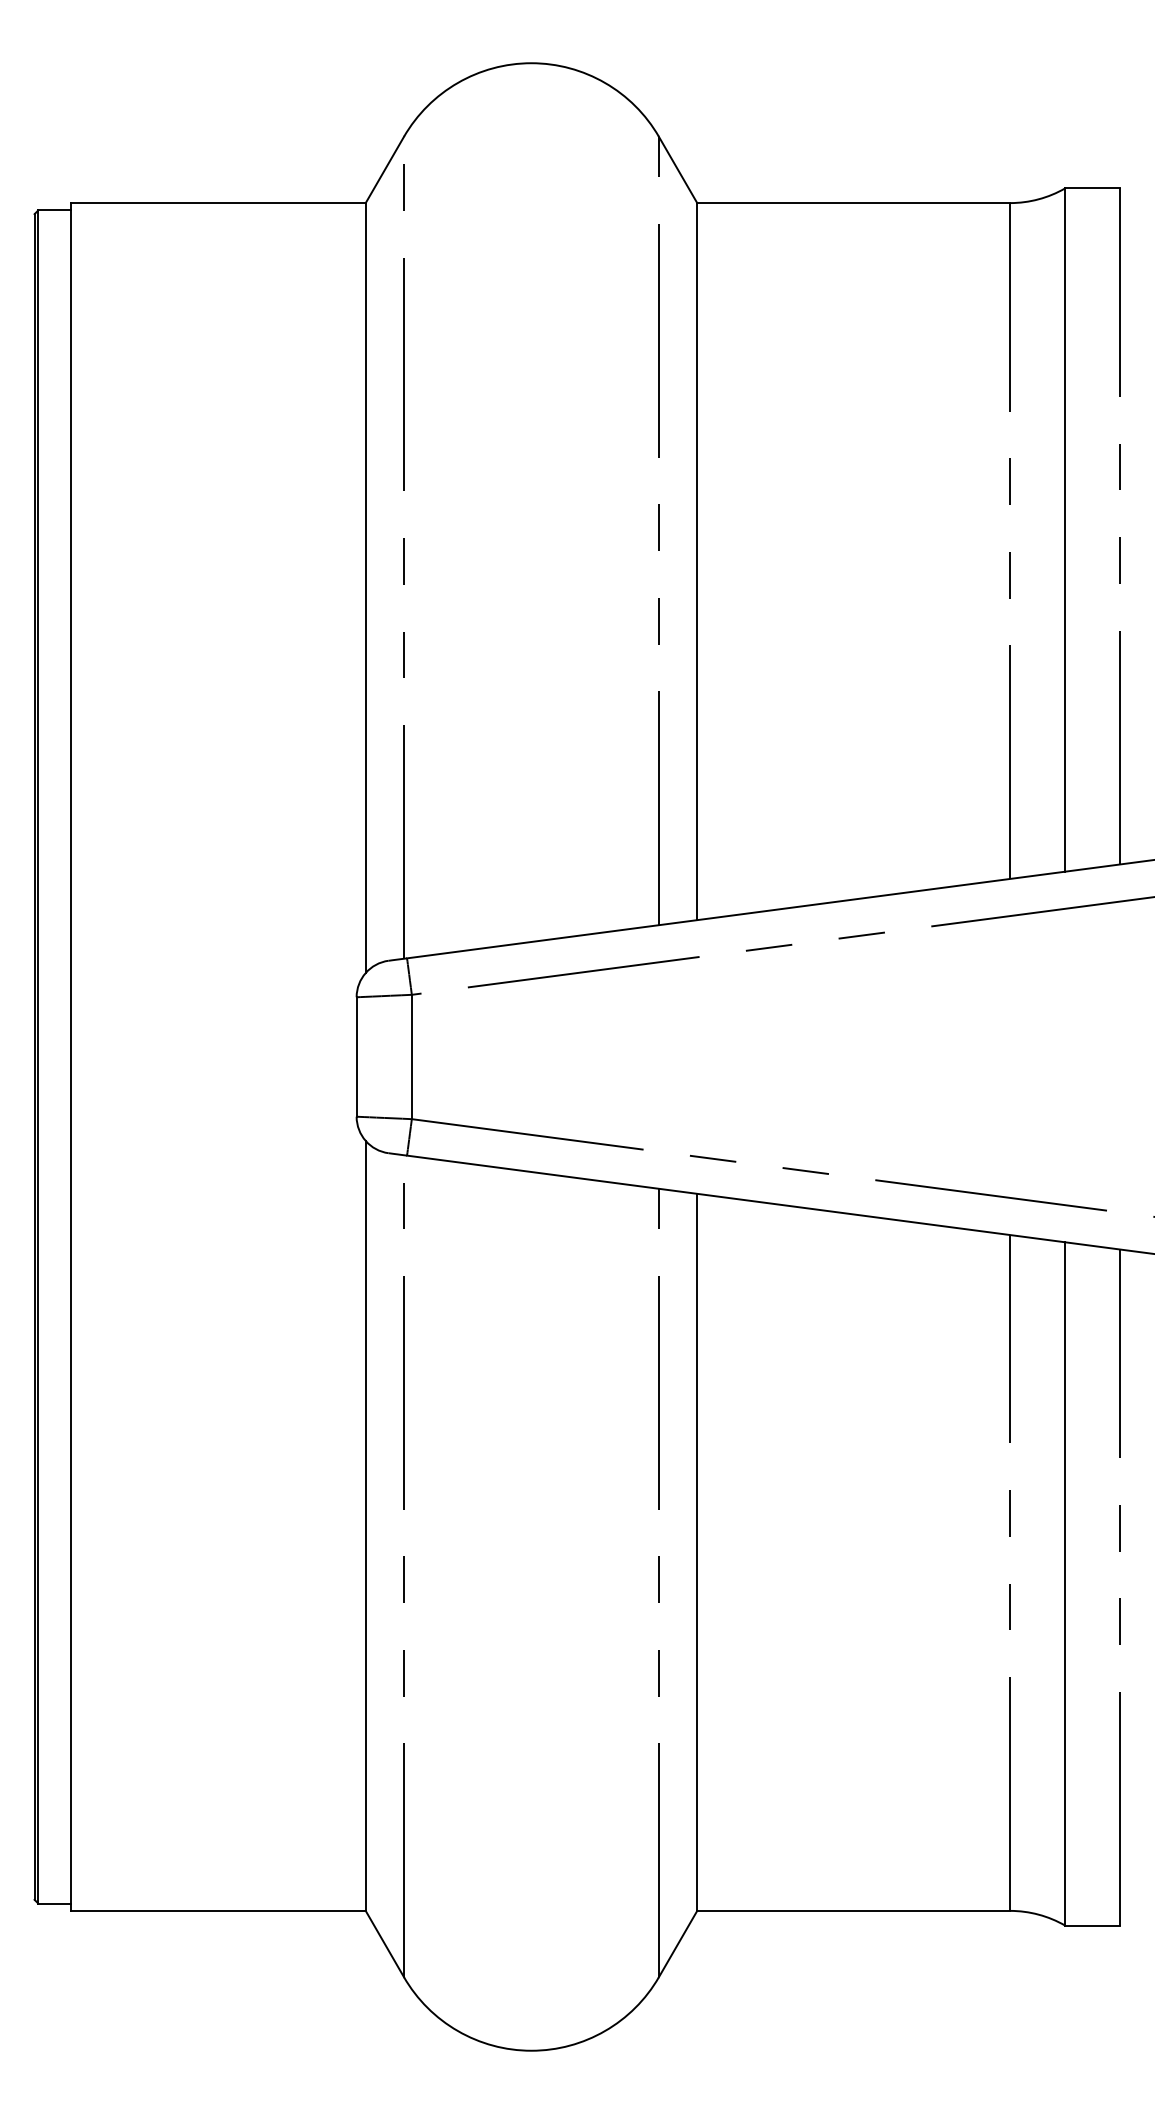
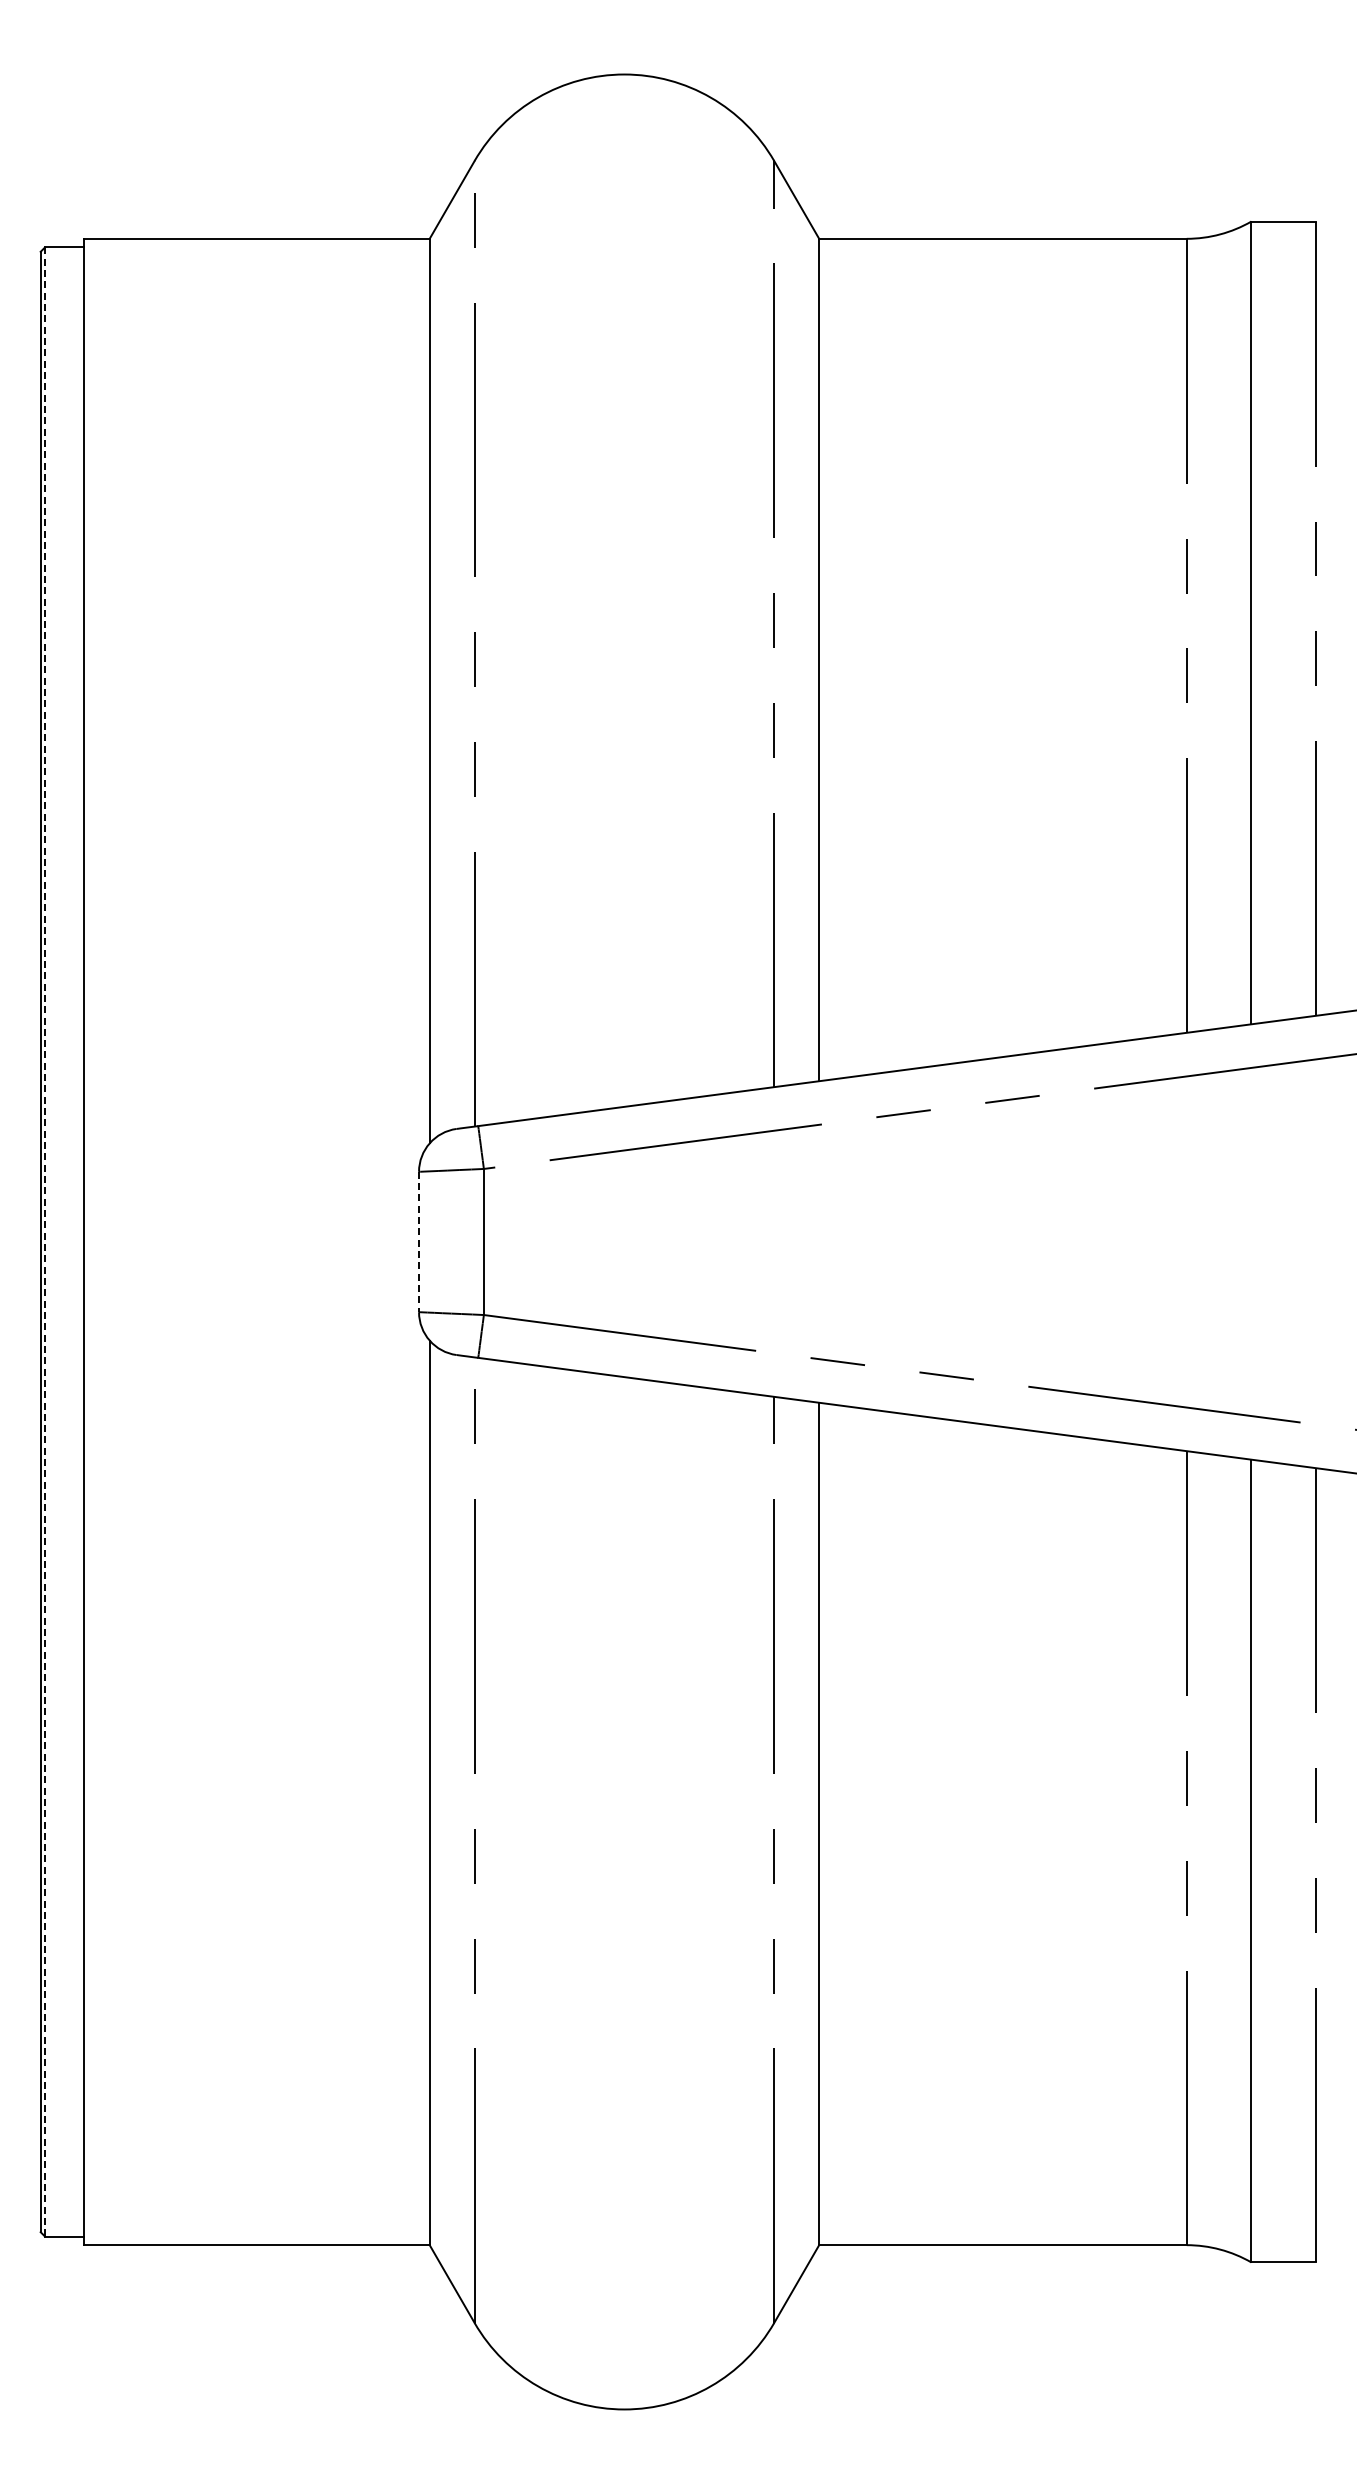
line: (38, 1056) -> (45, 1241), solid -> dashed
line: (357, 1057) -> (419, 1242), solid -> dashed

